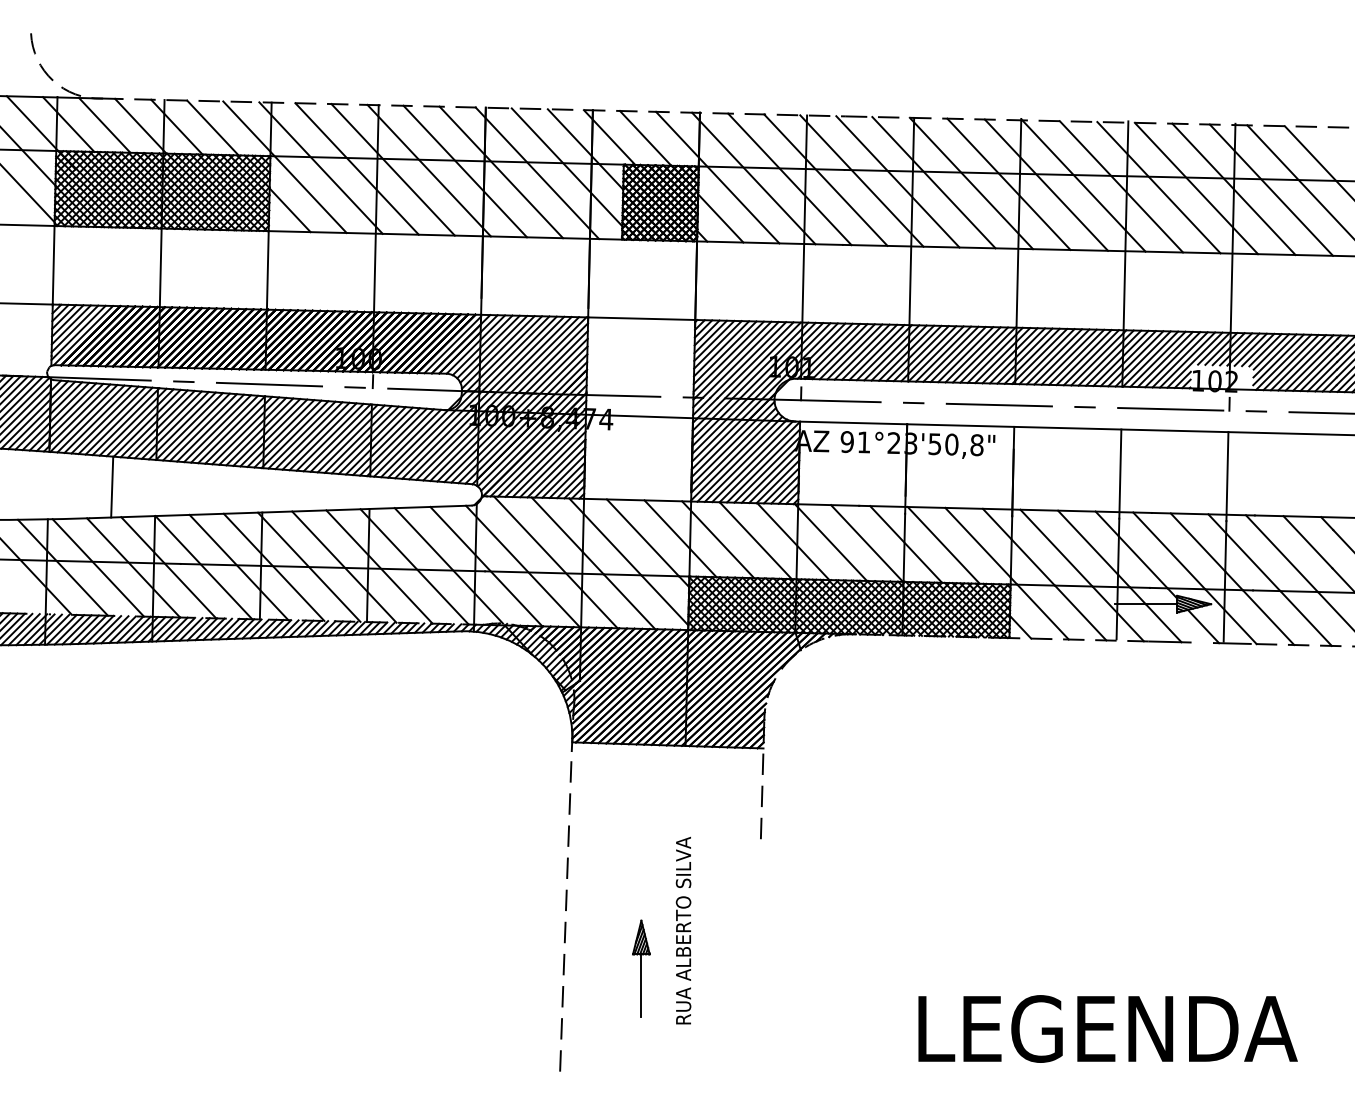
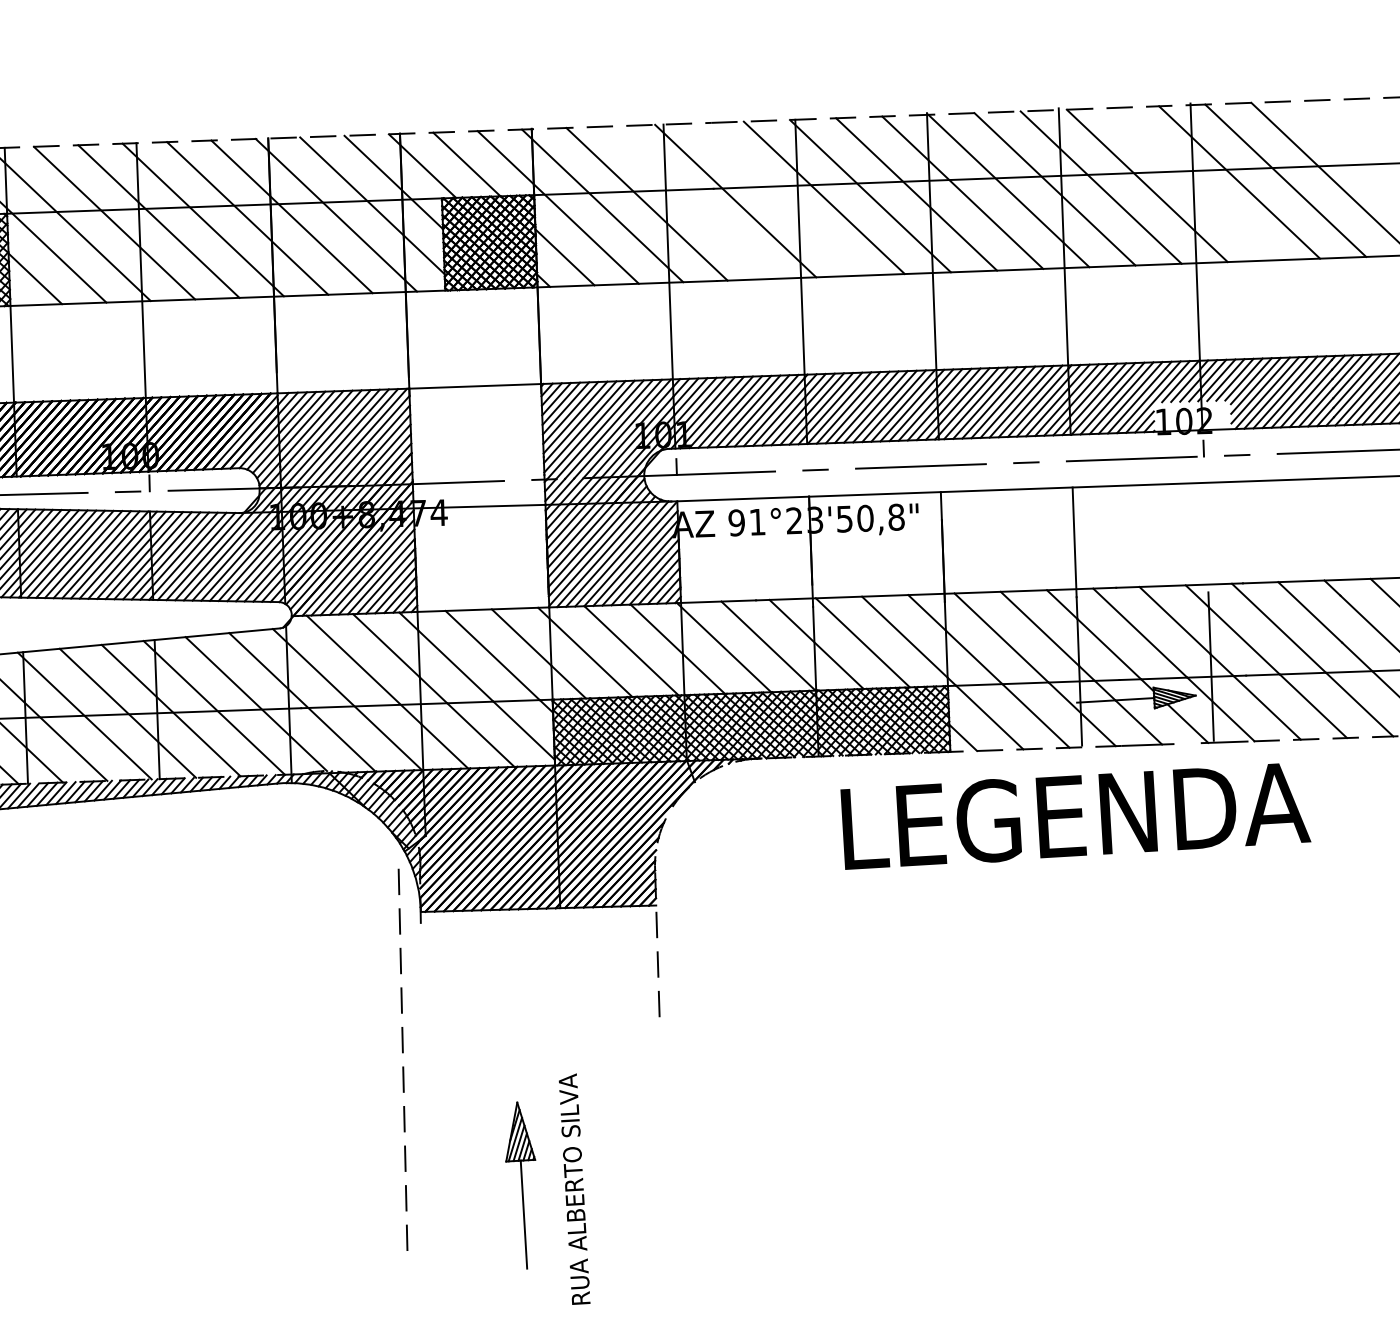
line: (825, 179) -> (690, 201), removed
line: (897, 181) -> (779, 199), removed
line: (1233, 189) -> (1192, 184), removed
line: (1227, 476) -> (1206, 537), removed
line: (565, 921) -> (403, 1066), moved
text: (683, 930) -> (574, 1189), moved
part: (641, 968) -> (522, 1184), size x1.4
text: (1107, 1028) -> (1075, 815), moved

